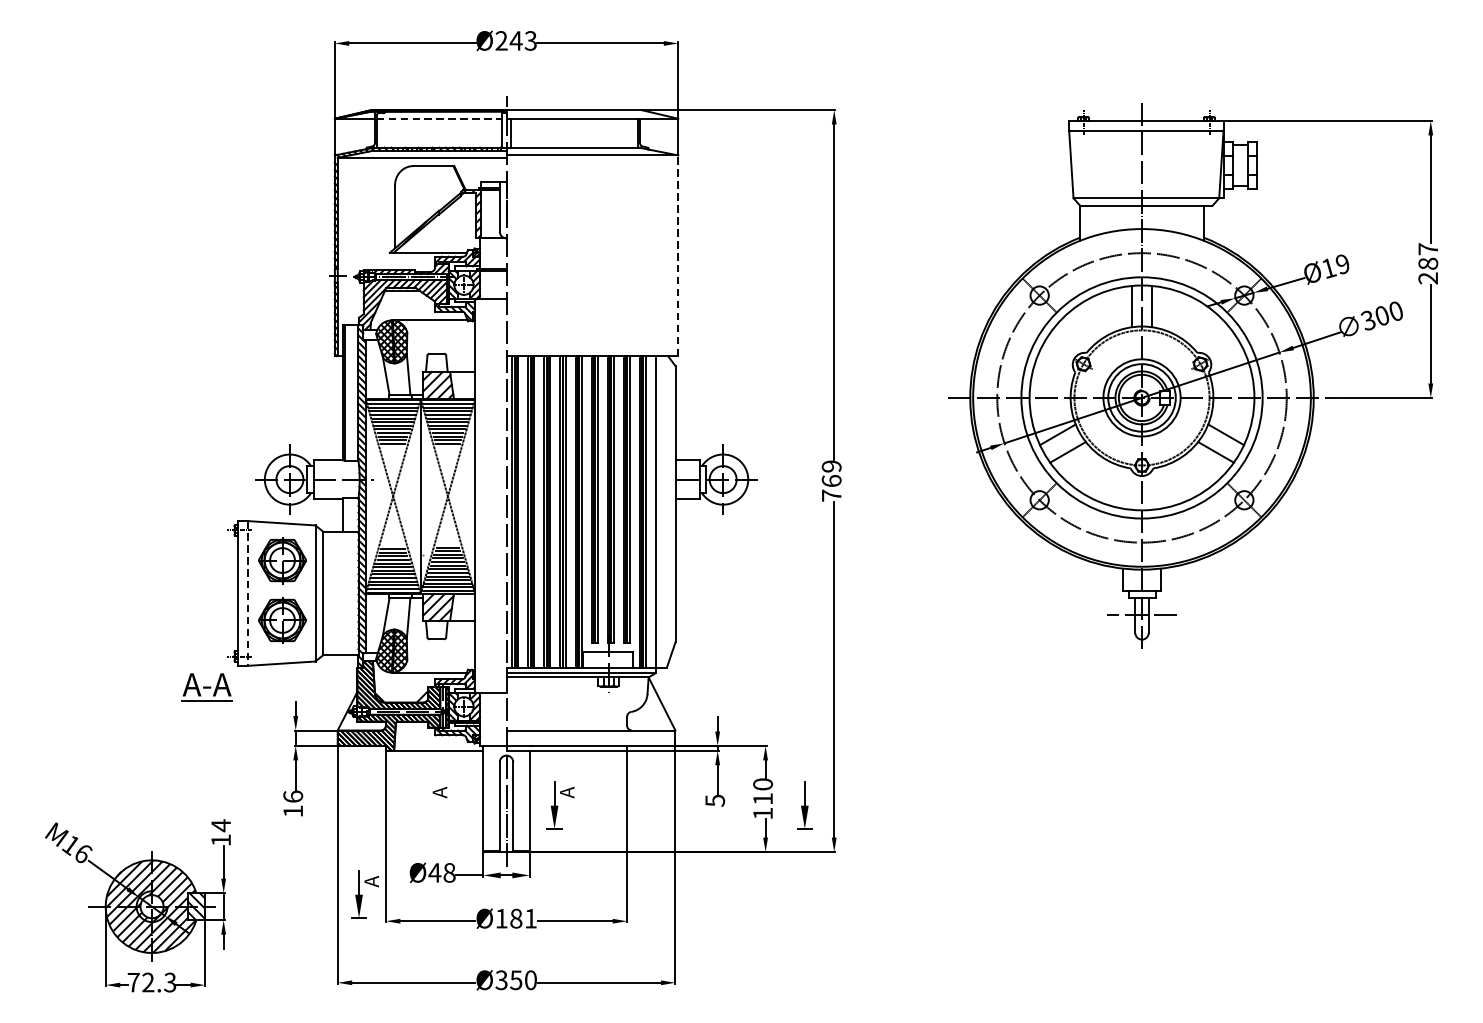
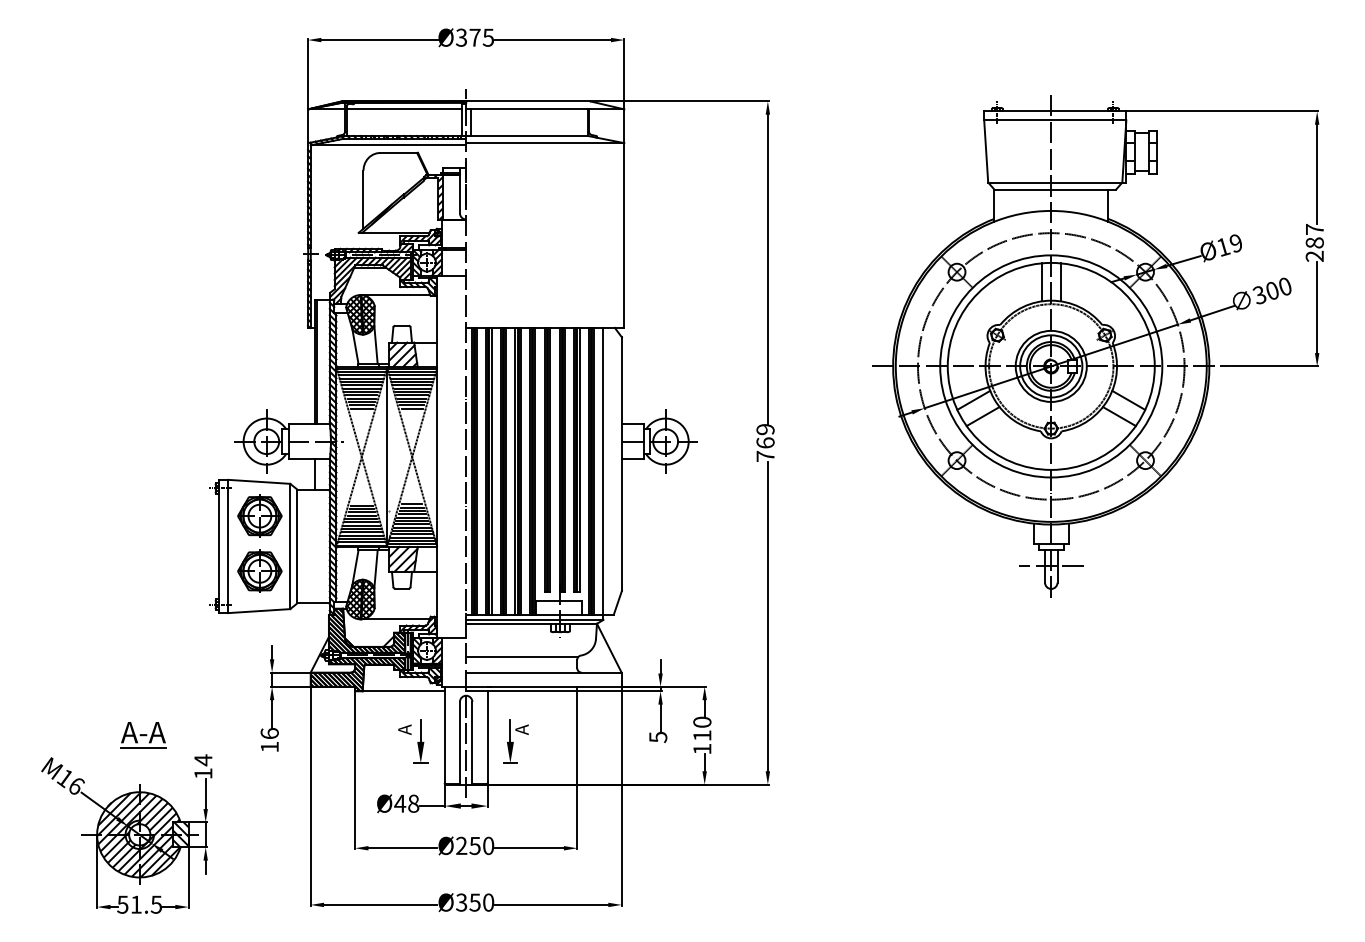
text: (515, 40) -> (474, 37), Ø243 -> Ø375
line: (439, 118) -> (404, 109), dashed -> solid
line: (678, 255) -> (624, 235), dashed -> solid
line: (248, 593) -> (228, 546), dashed -> solid
part: (207, 687) -> (143, 735), moved
line: (567, 714) -> (522, 657), added
part: (804, 805) -> (420, 741), moved
part: (364, 894) -> (335, 823), removed
text: (516, 918) -> (475, 845), Ø181 -> Ø250
text: (151, 982) -> (139, 904), 72.3 -> 51.5

